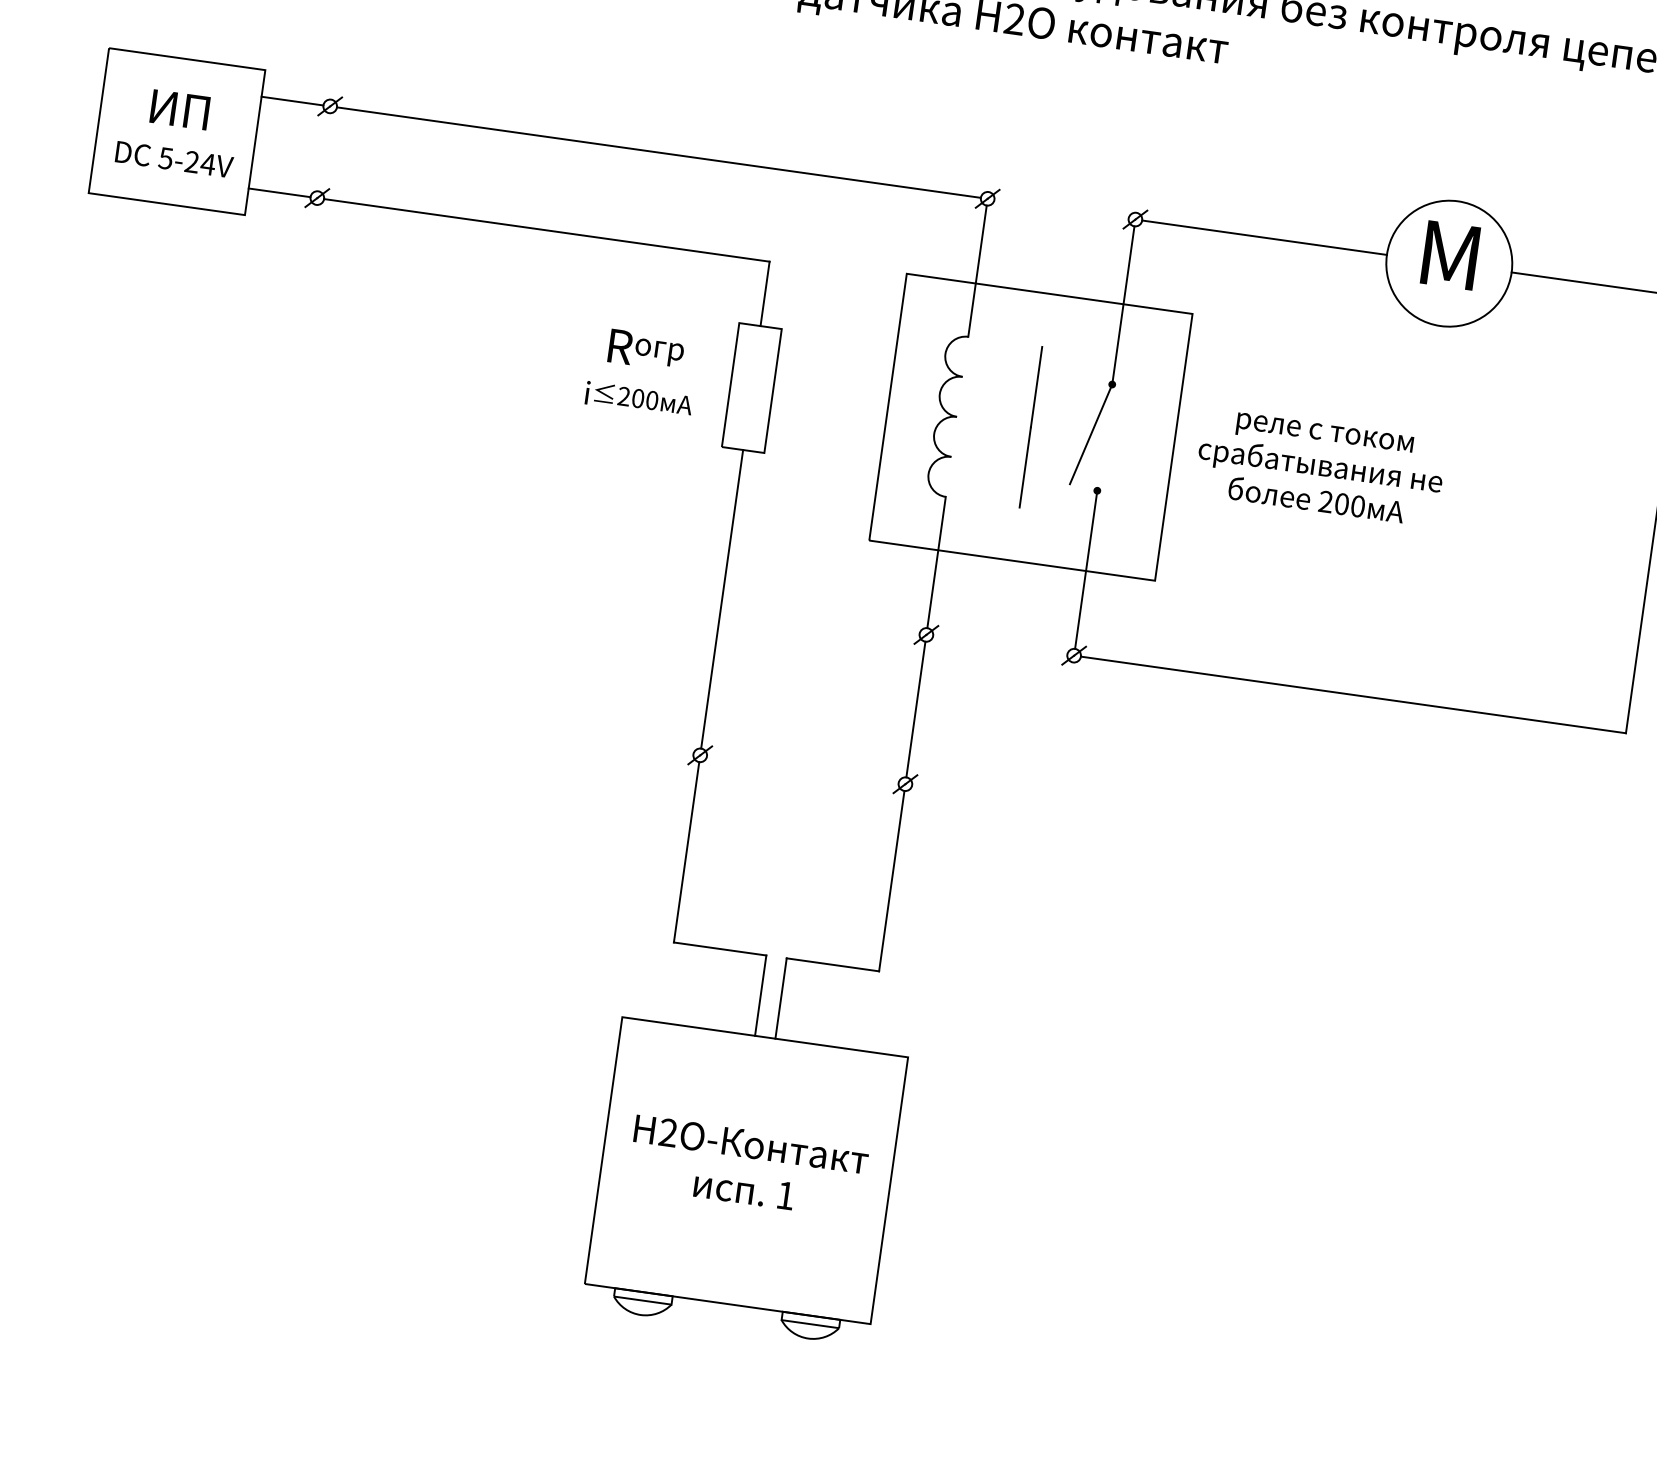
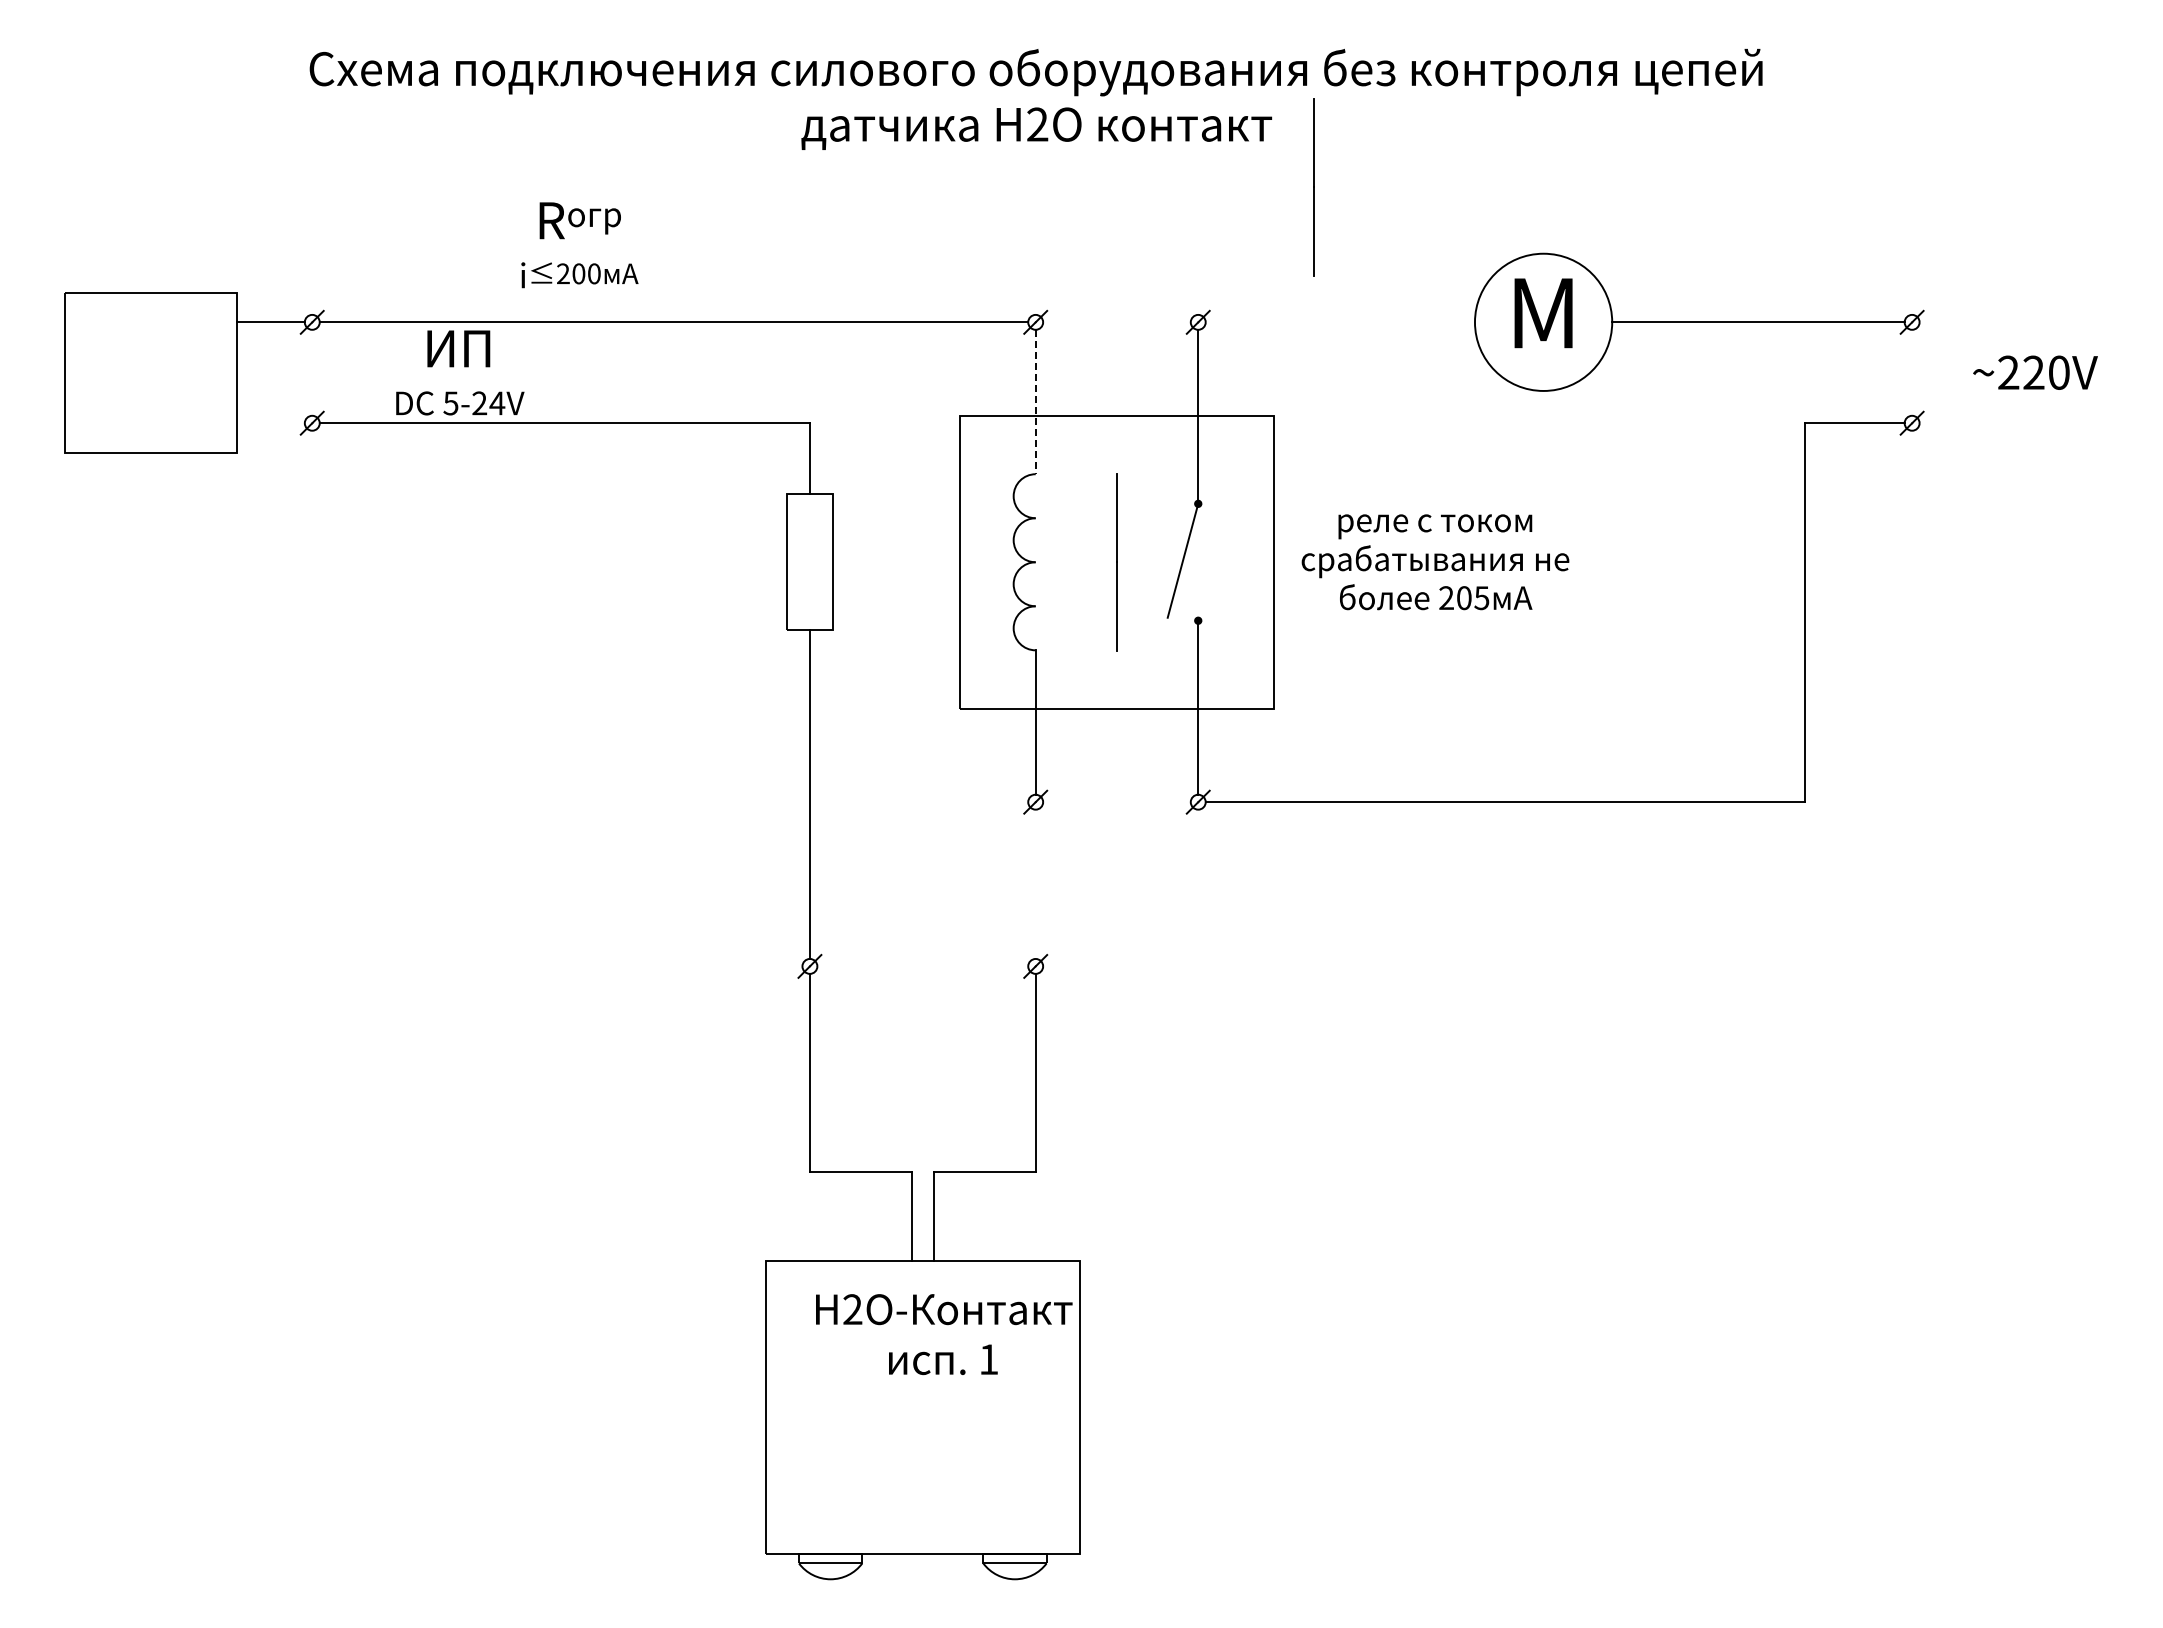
line: (1257, 111) -> (1313, 187), added
text: (178, 131) -> (460, 372), moved
line: (279, 193) -> (270, 423), removed
line: (1263, 237) -> (1339, 322), removed
line: (977, 271) -> (1035, 402), solid -> dashed
text: (642, 372) -> (579, 245), moved
text: (1357, 506) -> (1481, 598), 200 -> 205
line: (915, 708) -> (1035, 883), removed
text: (748, 1167) -> (944, 1334), moved

